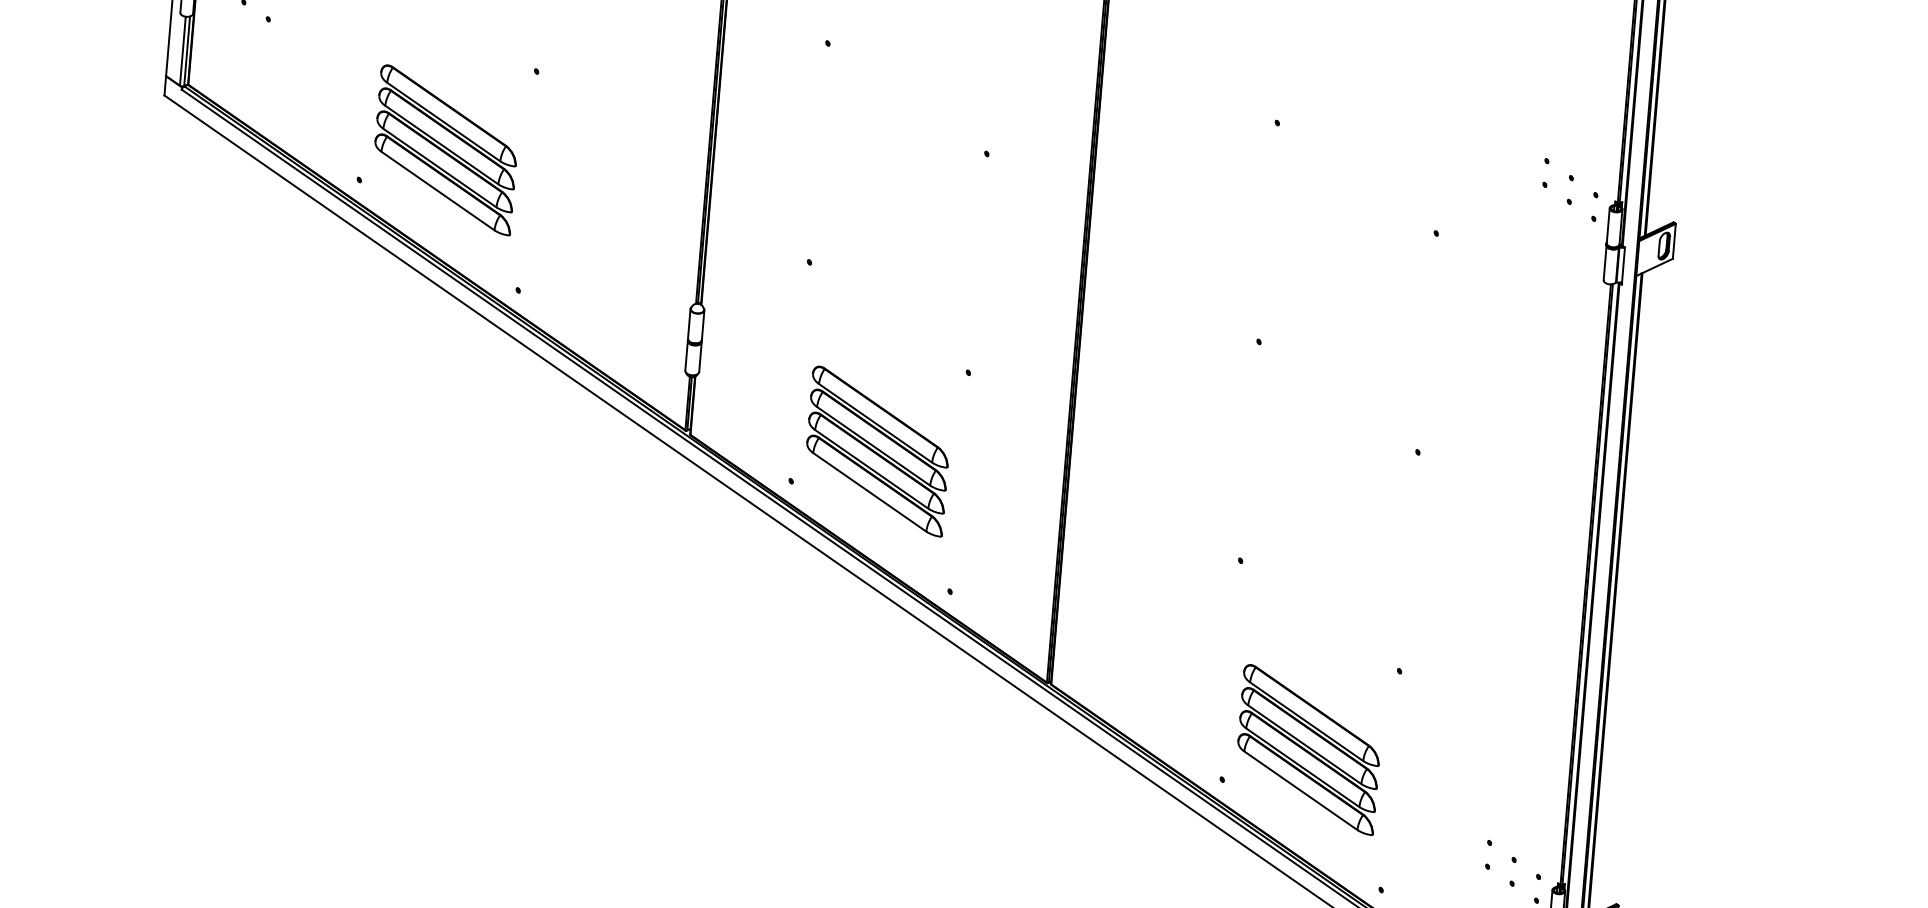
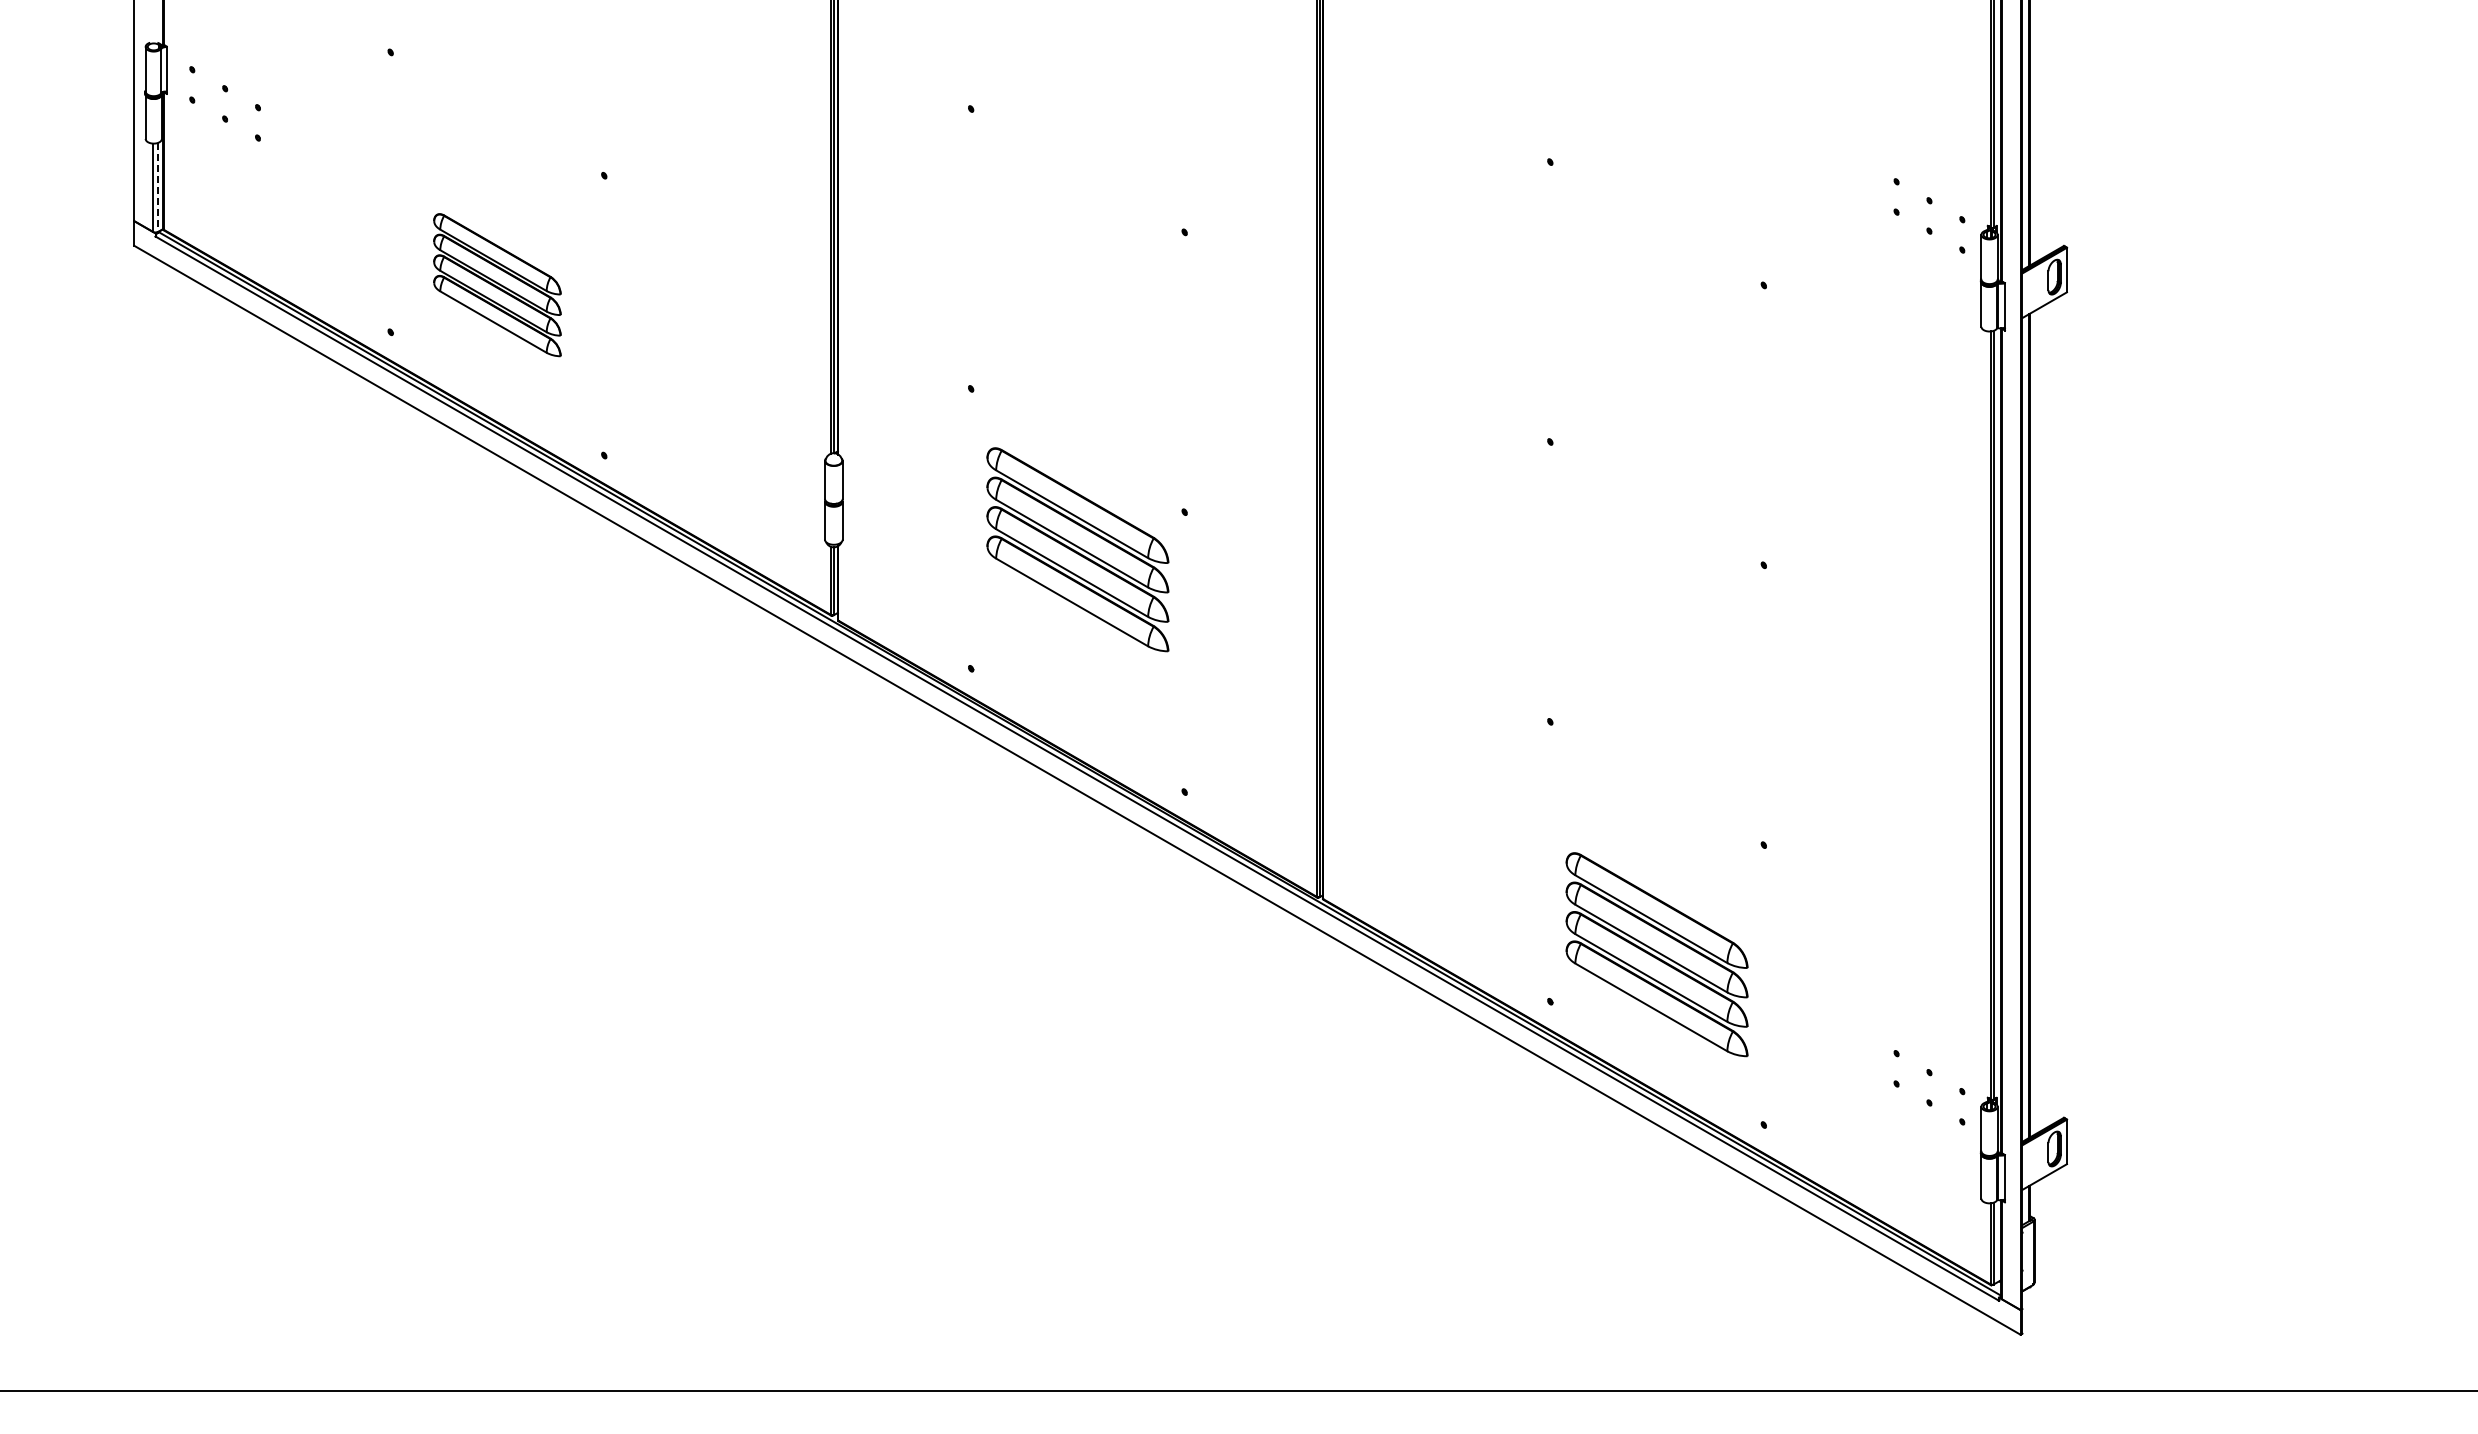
line: (187, 51) -> (158, 187), solid -> dashed
part: (445, 149) -> (497, 284), size x0.7
part: (877, 451) -> (1077, 549), moved

